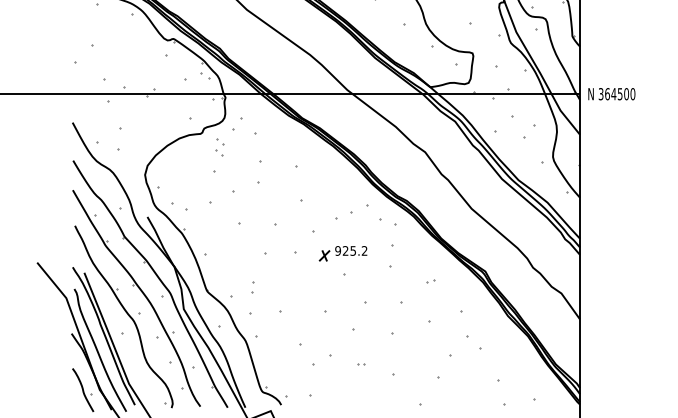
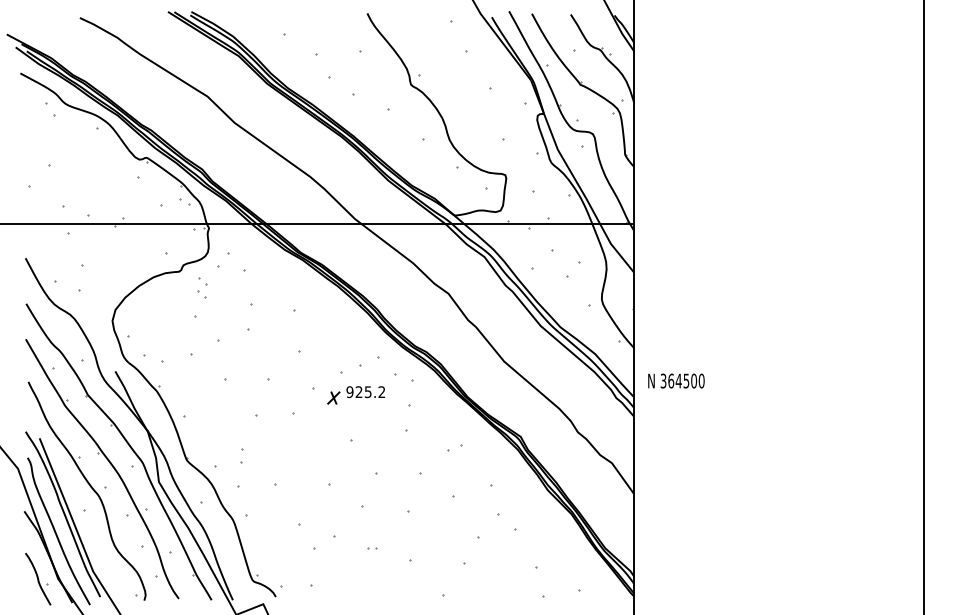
text: (611, 93) -> (676, 380), moved
part: (342, 253) -> (355, 395), moved
part: (431, 281) -> (455, 448), size x1.6

